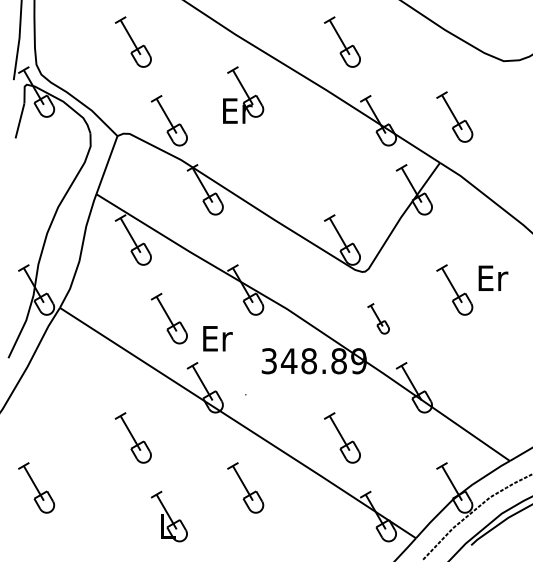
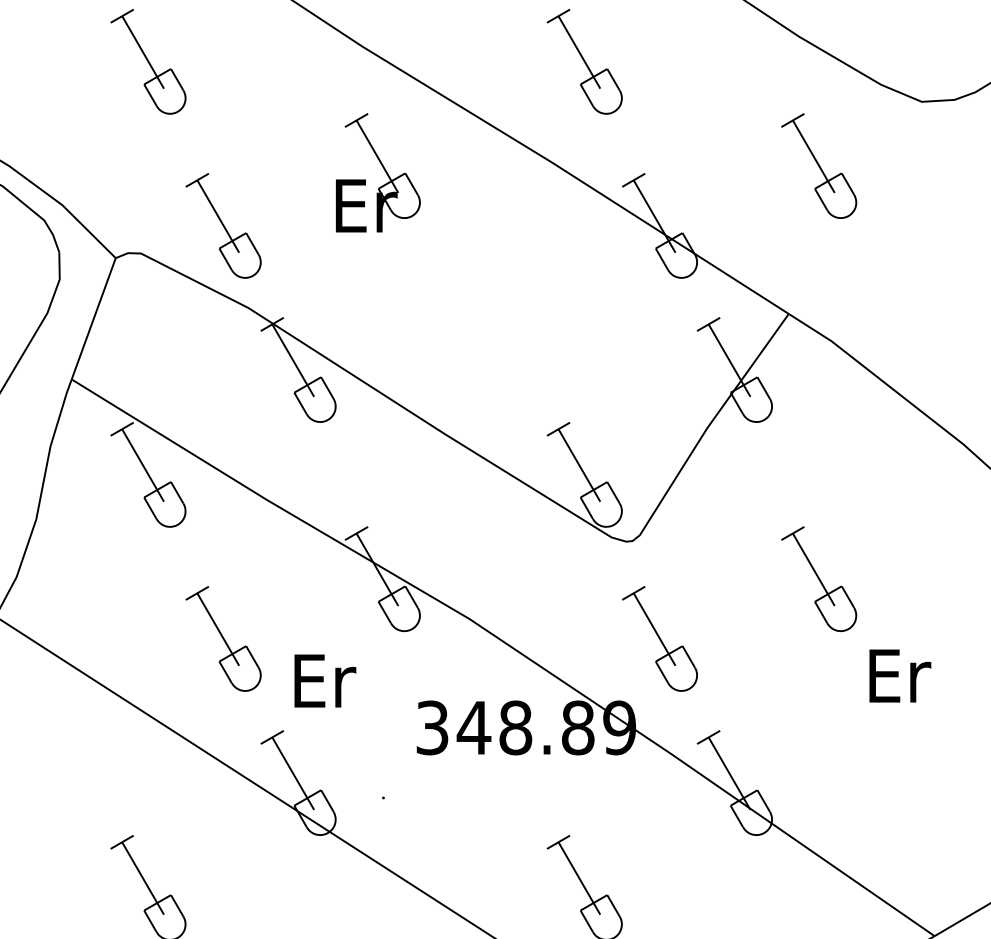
part: (454, 116) -> (818, 165), moved
text: (493, 277) -> (900, 674), moved
part: (378, 318) -> (660, 638), size x1.67

